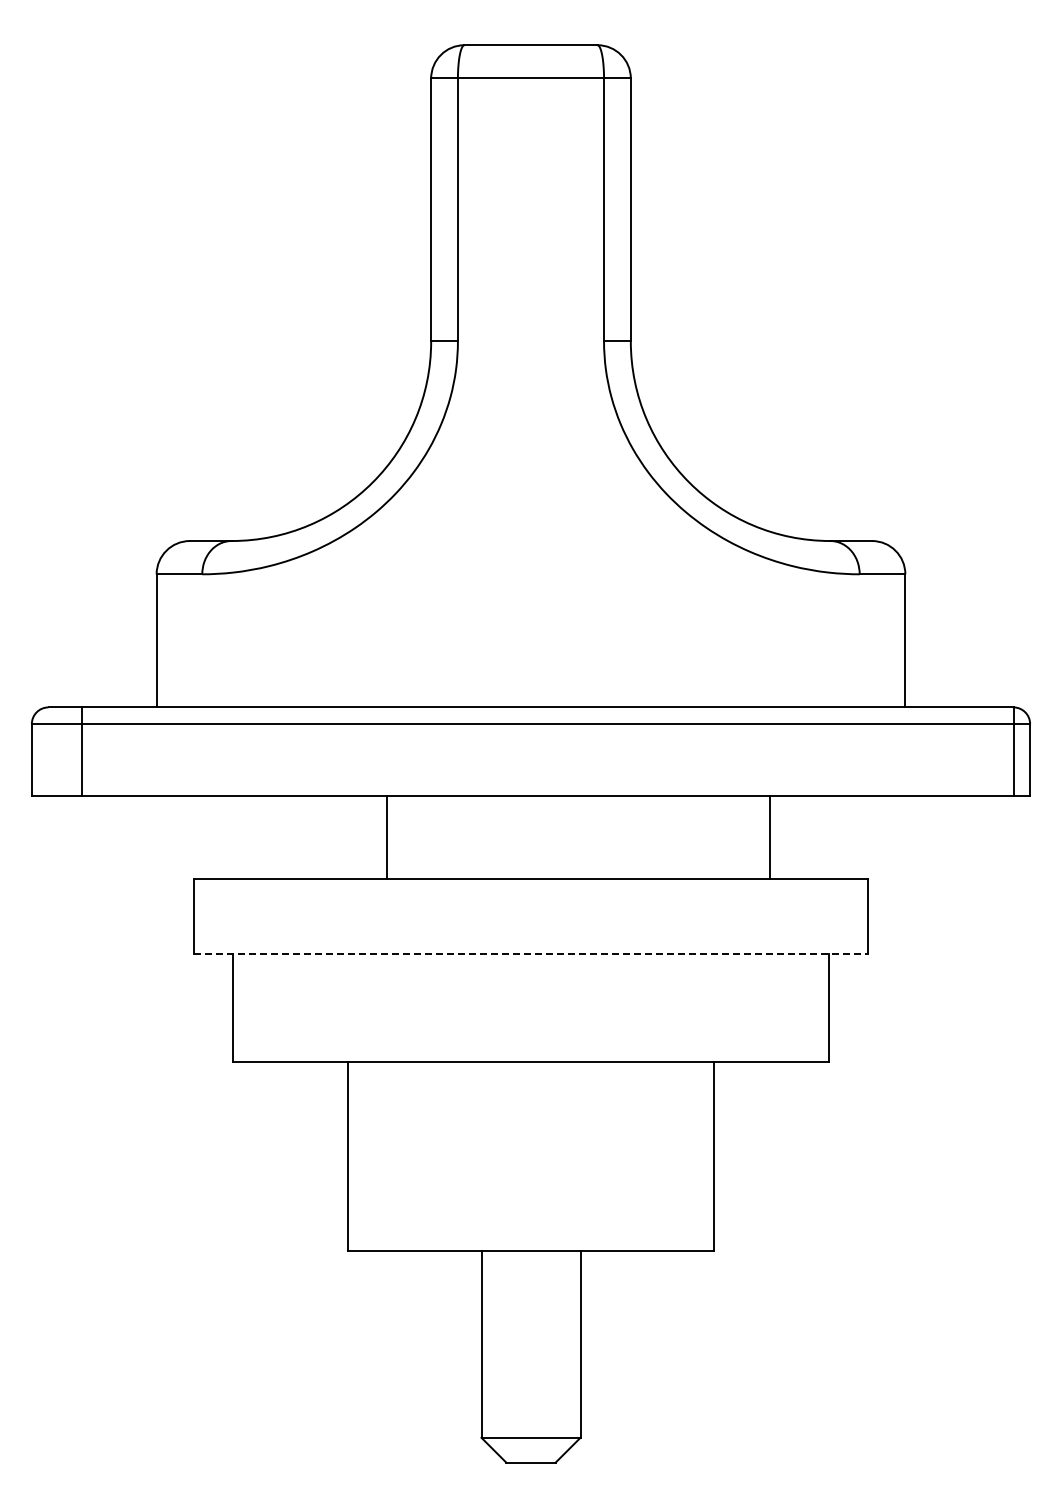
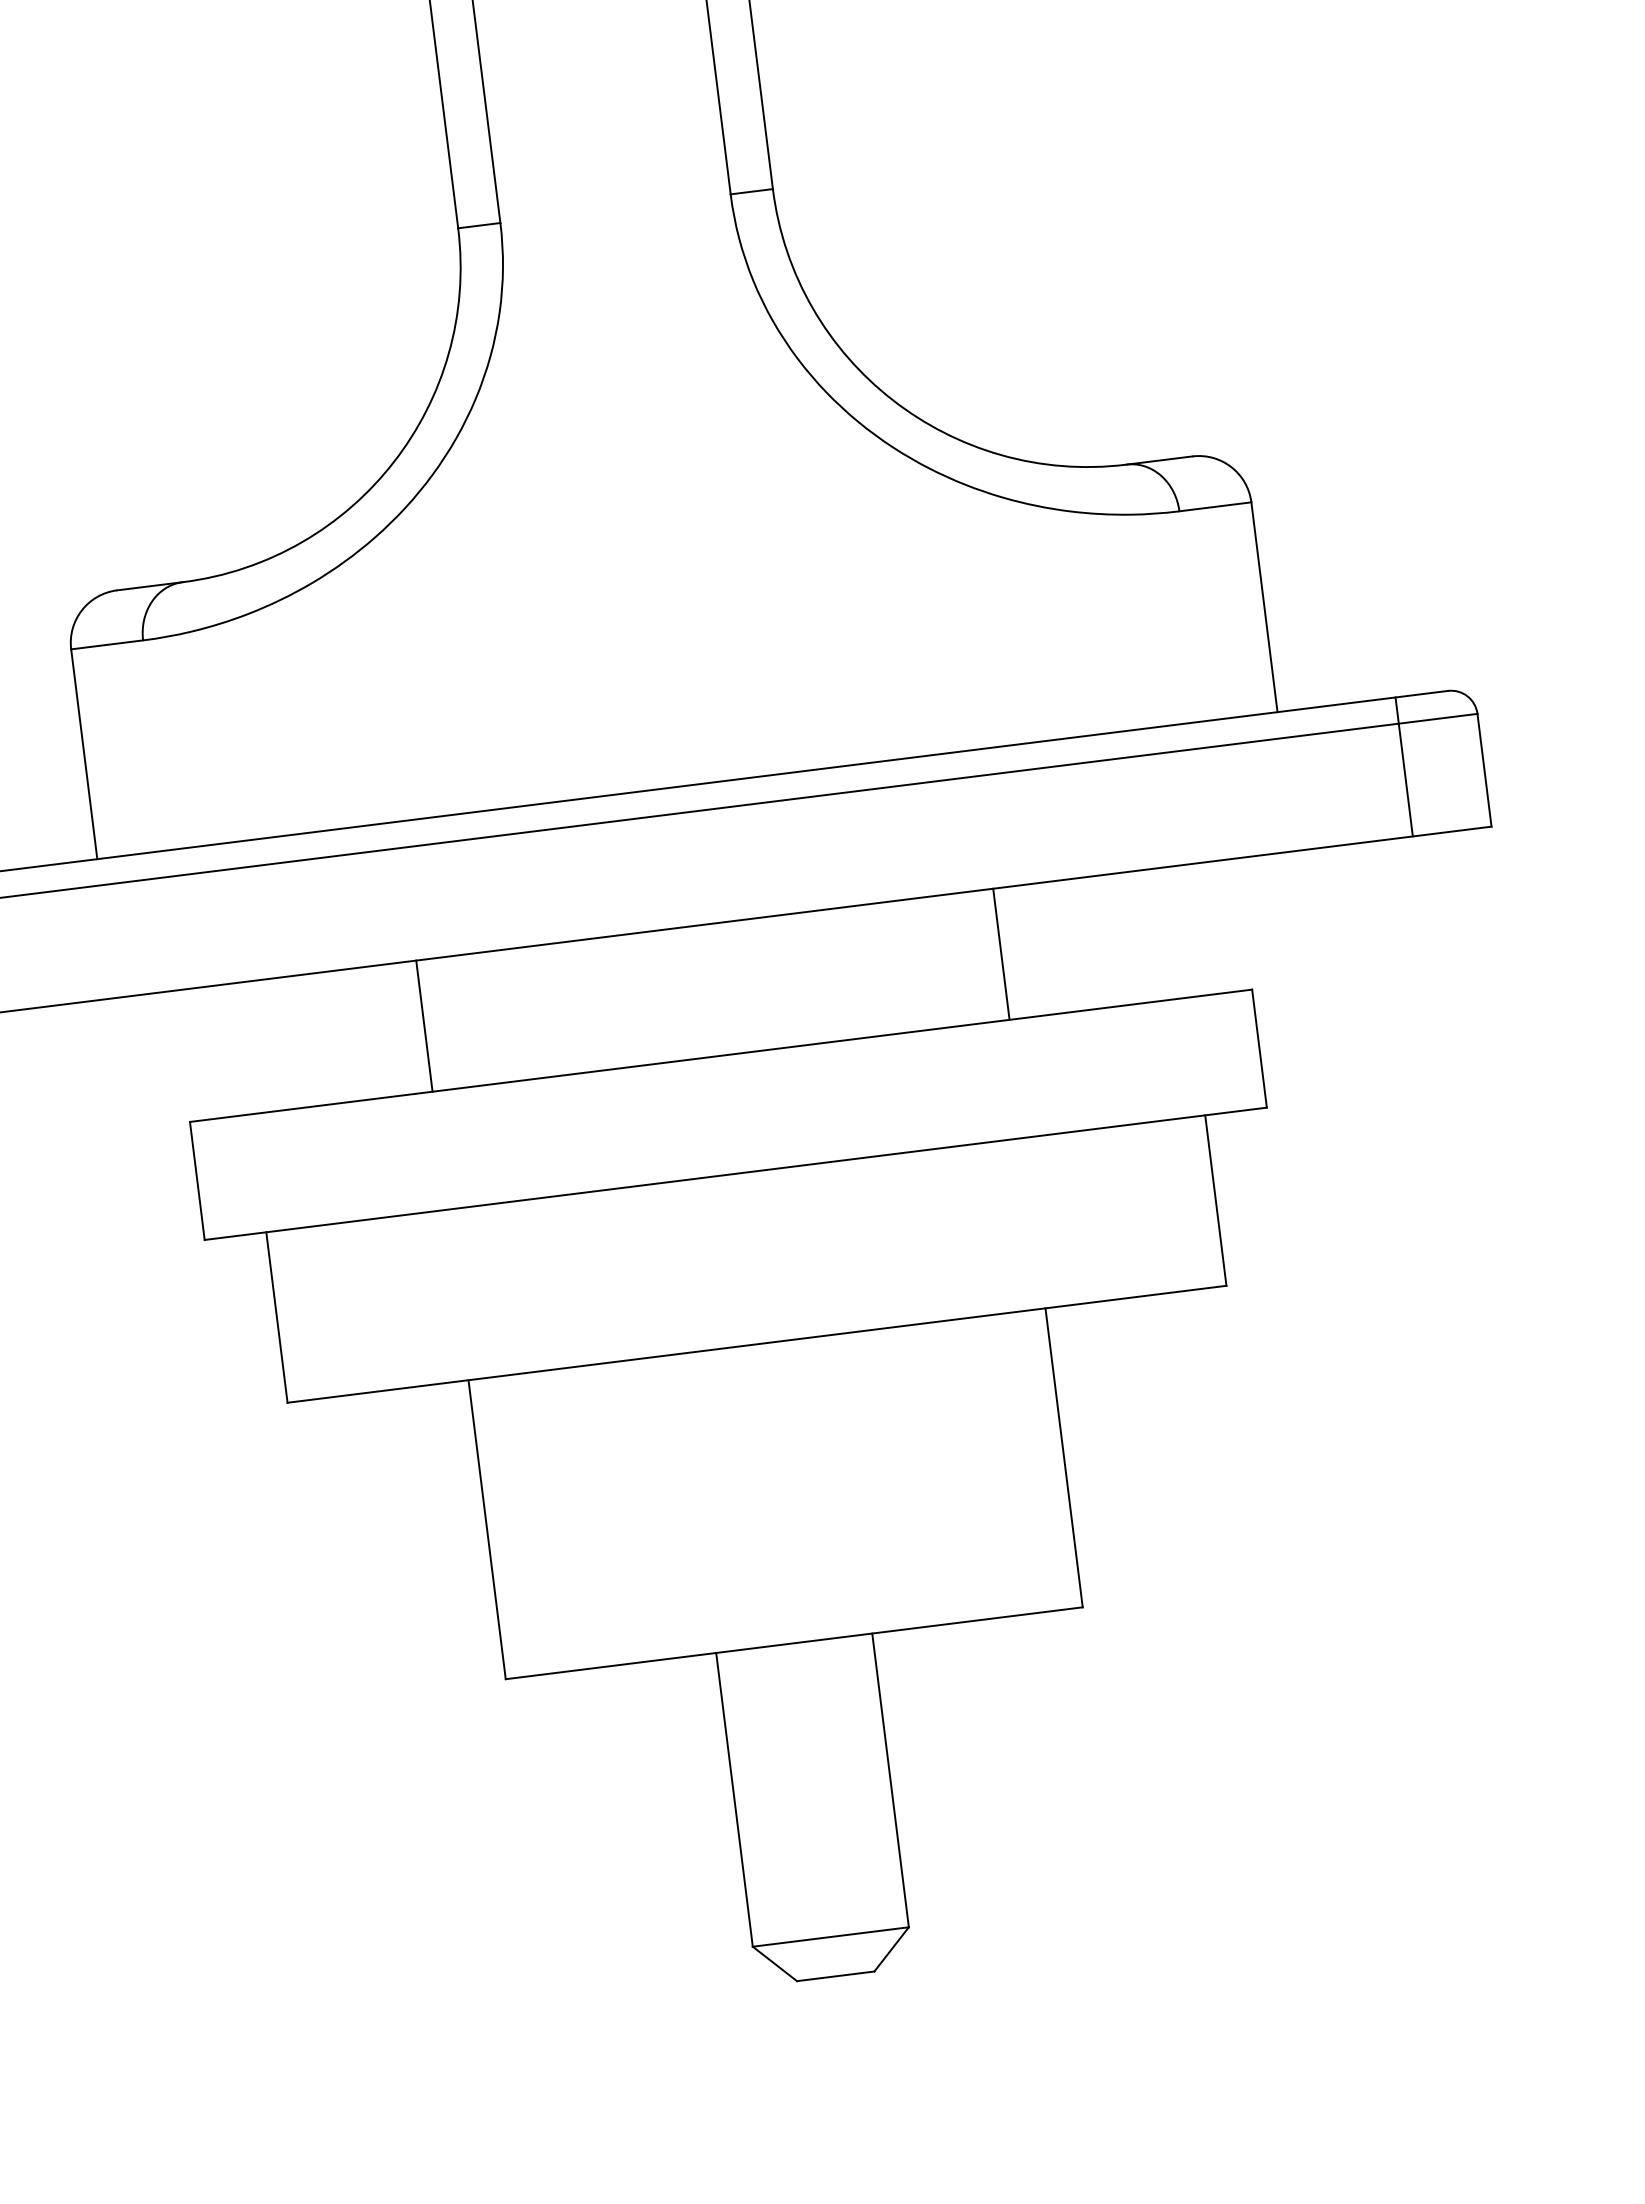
line: (1014, 751) -> (1404, 766), moved
line: (386, 836) -> (423, 1025), moved
line: (770, 836) -> (1002, 953), moved
line: (531, 953) -> (736, 1173), dashed -> solid

